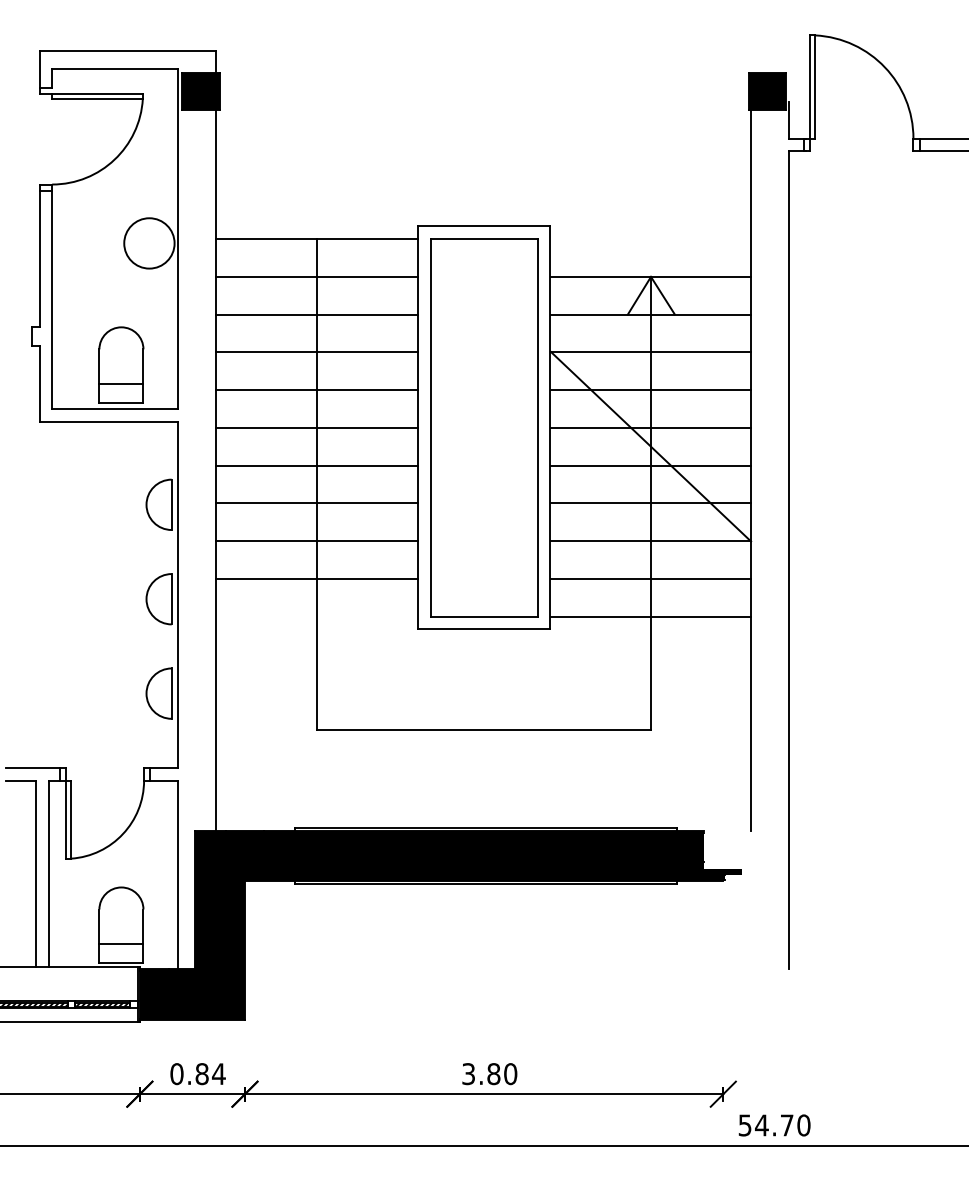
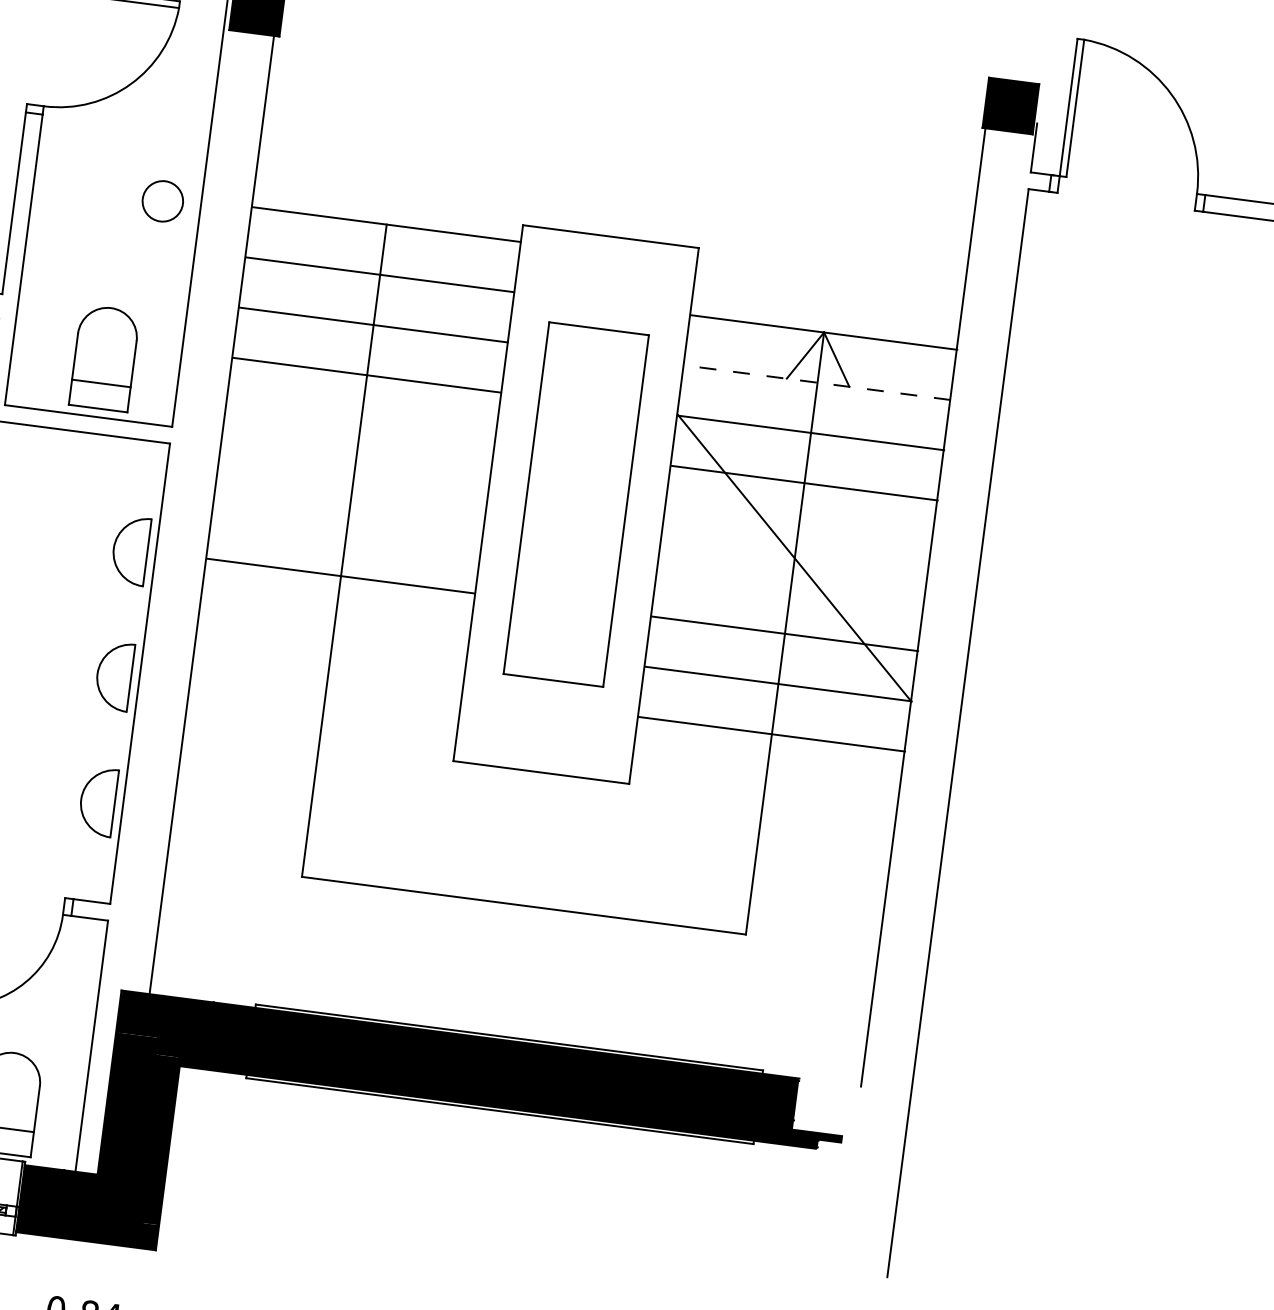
circle: (149, 243) -> (162, 201), size x0.6
line: (650, 314) -> (816, 382), solid -> dashed
line: (316, 390) -> (359, 425), removed
line: (316, 427) -> (353, 475), removed
part: (484, 427) -> (576, 504), size x0.7
line: (650, 427) -> (797, 532), removed
line: (316, 465) -> (346, 525), removed
line: (650, 465) -> (790, 583), removed
line: (316, 541) -> (333, 626), removed
line: (316, 578) -> (327, 675), removed
line: (650, 616) -> (764, 784), removed

